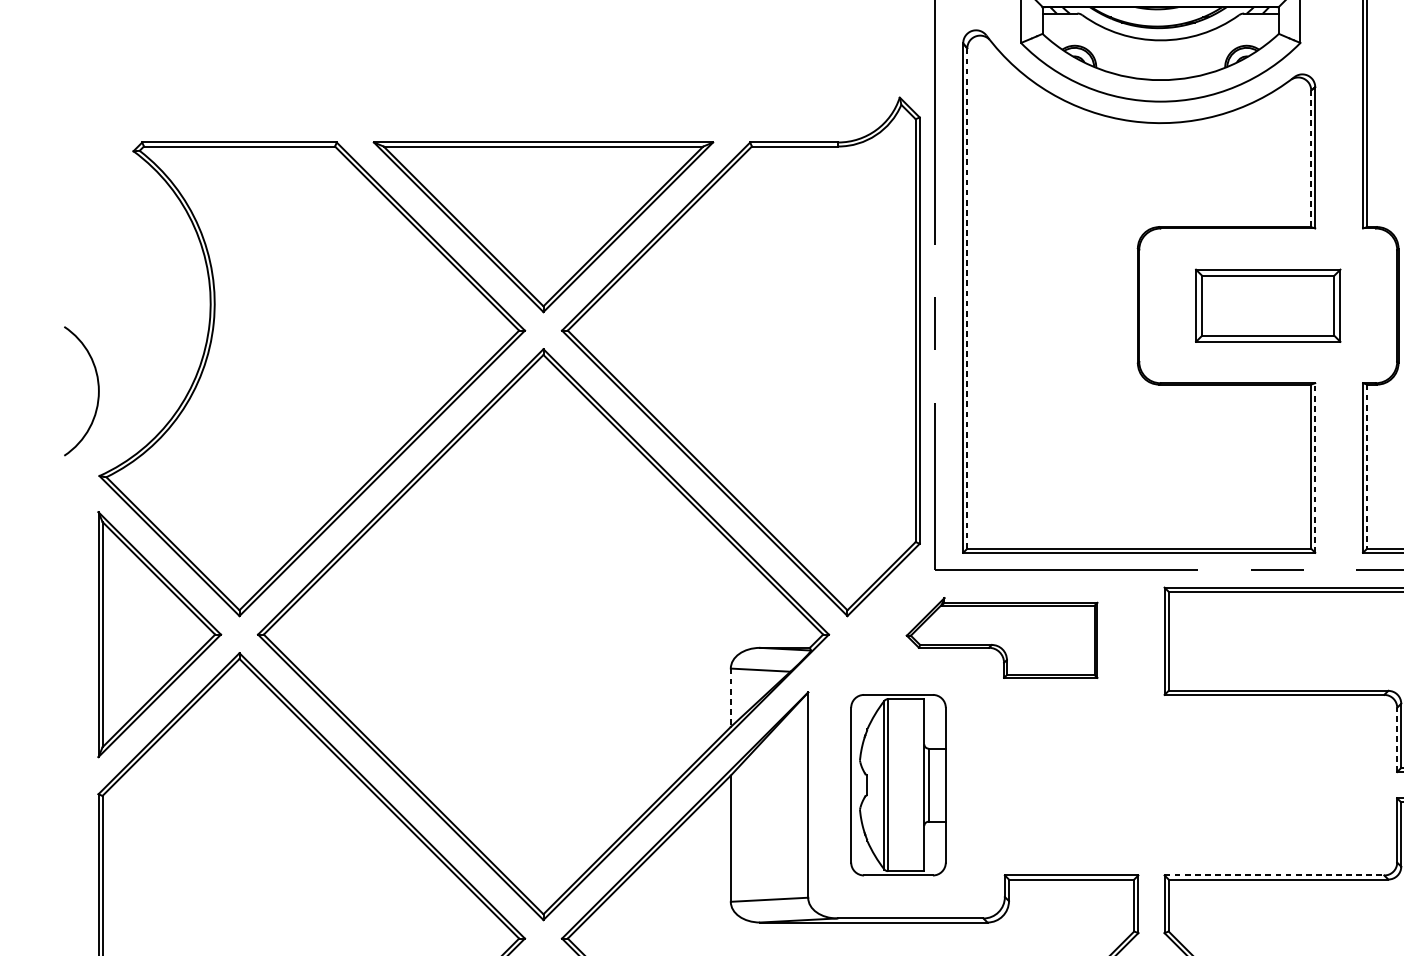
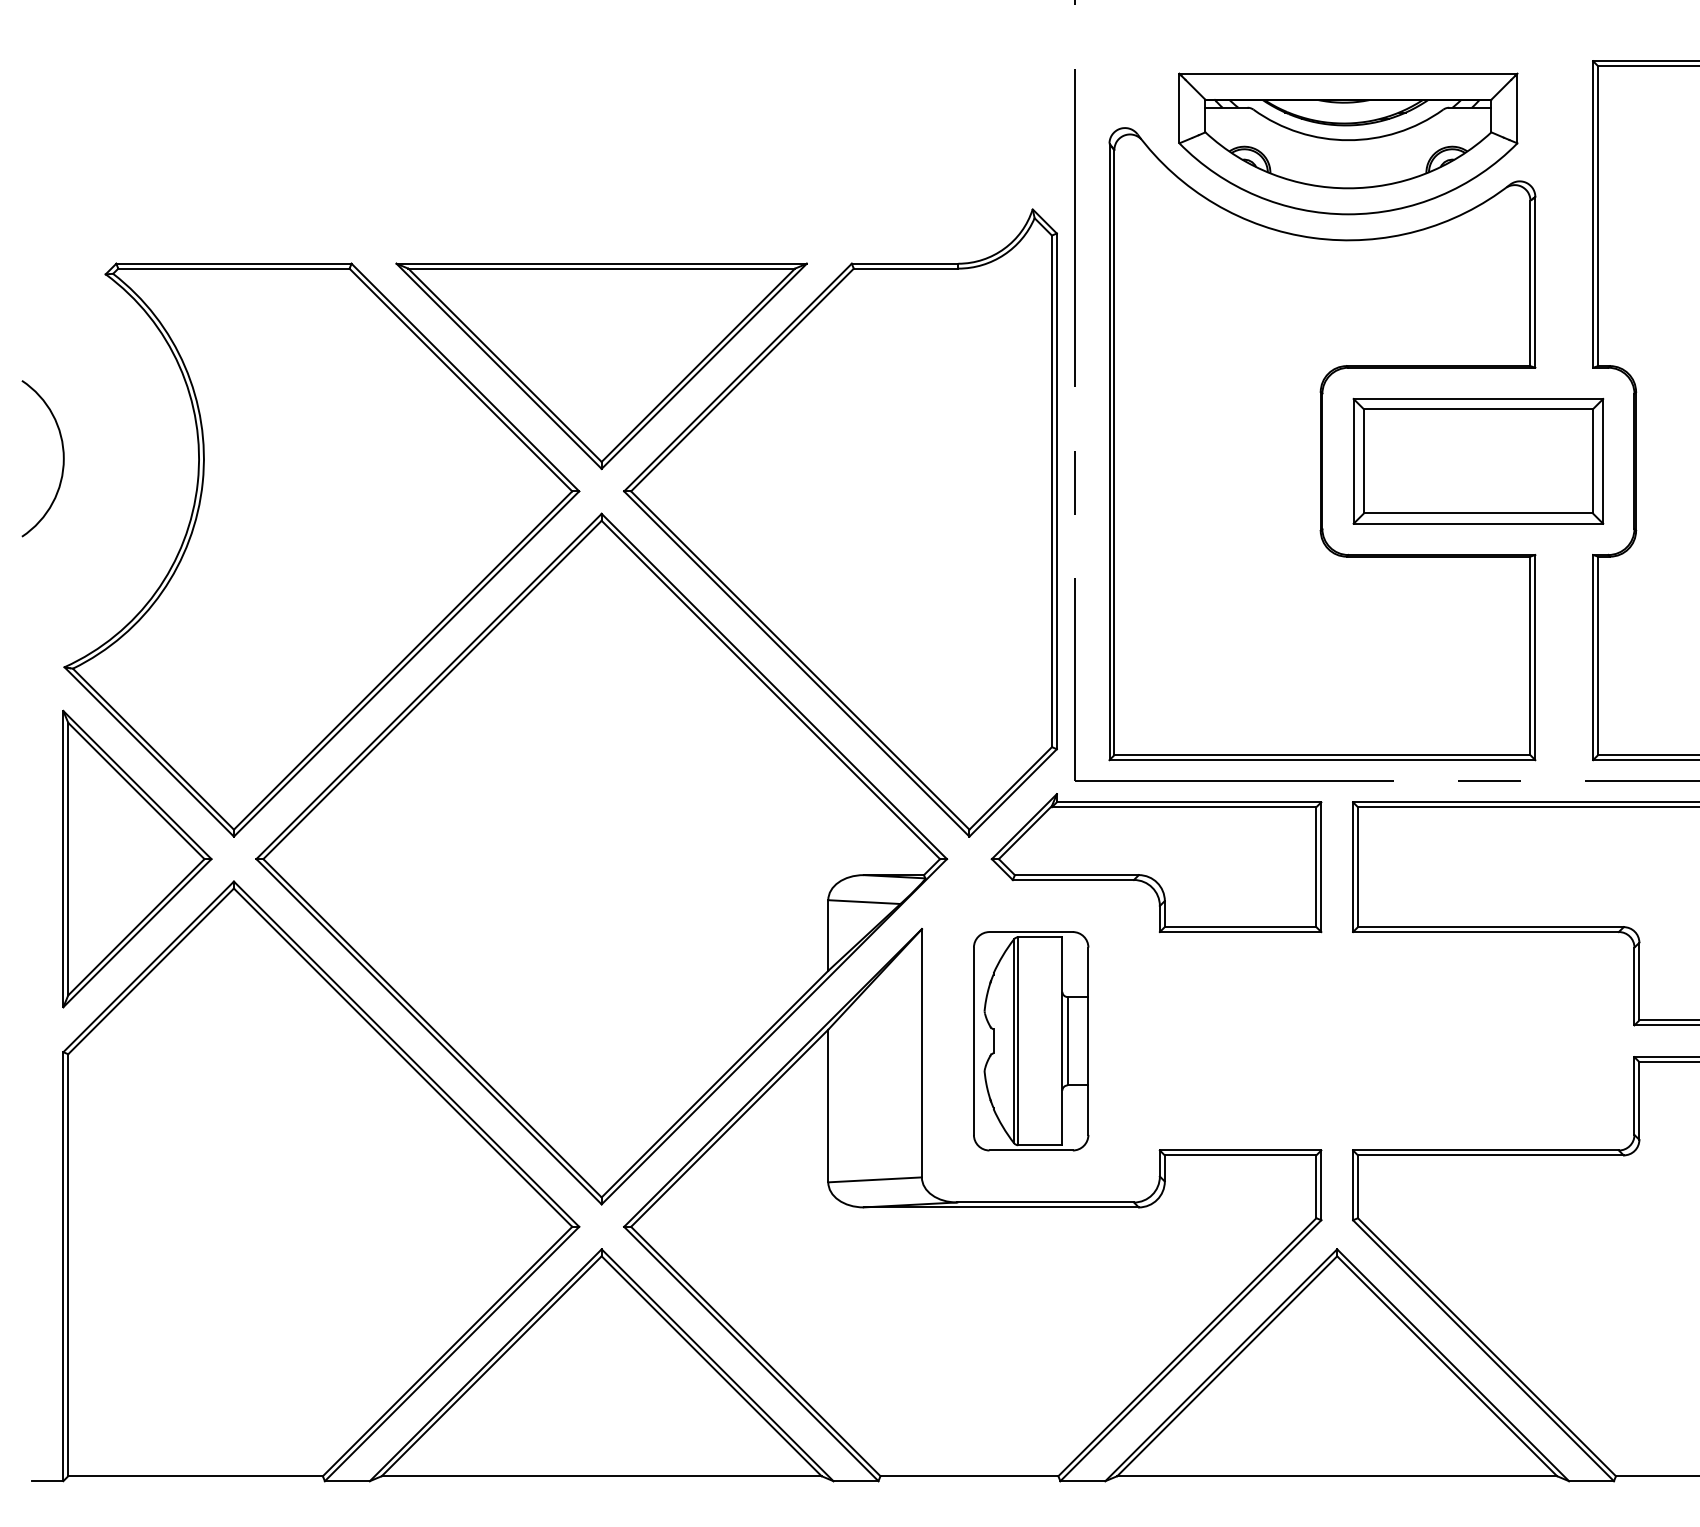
line: (1311, 158) -> (1530, 283), dashed -> solid
line: (967, 298) -> (1114, 452), dashed -> solid
part: (1268, 305) -> (1478, 460), size x1.43
arc: (97, 391) -> (62, 458), moved
line: (1315, 467) -> (1535, 657), dashed -> solid
line: (1367, 467) -> (1598, 656), dashed -> solid
part: (1002, 638) -> (1156, 863), size x1.43
line: (730, 697) -> (828, 935), dashed -> solid
line: (1397, 739) -> (1634, 986), dashed -> solid
line: (1274, 875) -> (1485, 1150), dashed -> solid

